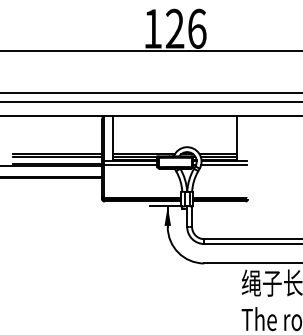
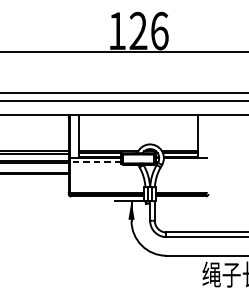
line: (130, 165) -> (95, 161), solid -> dashed
line: (223, 165) -> (184, 161), removed

